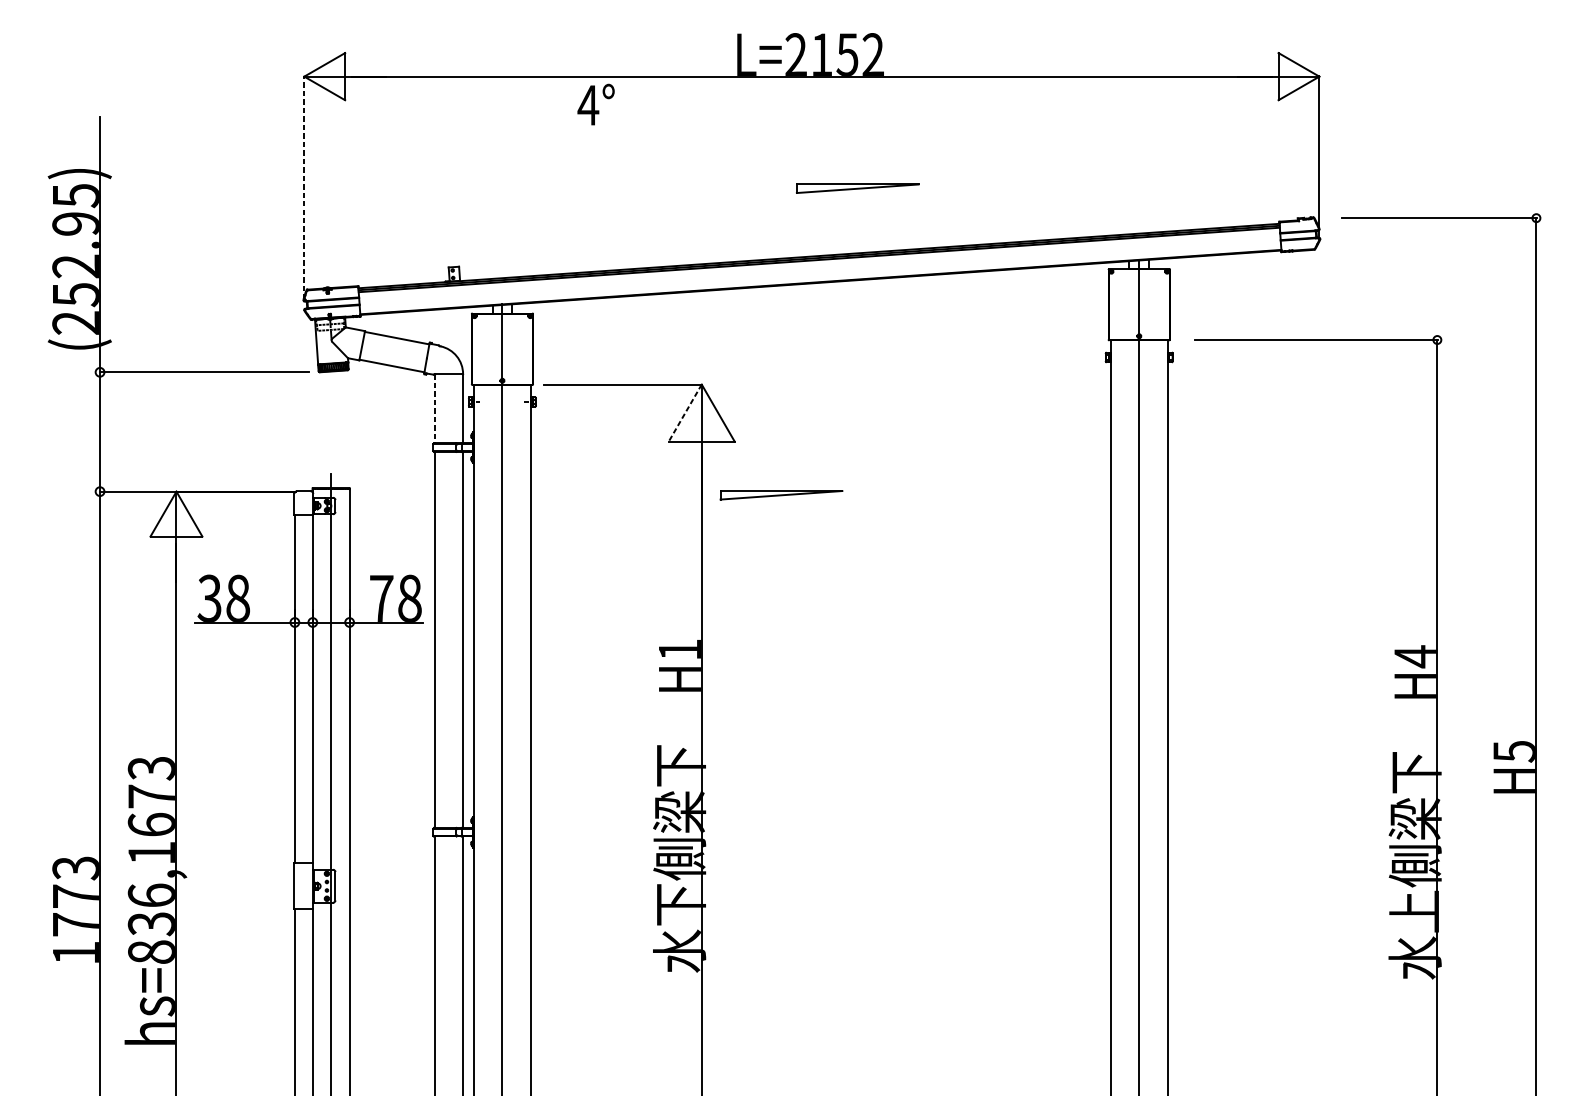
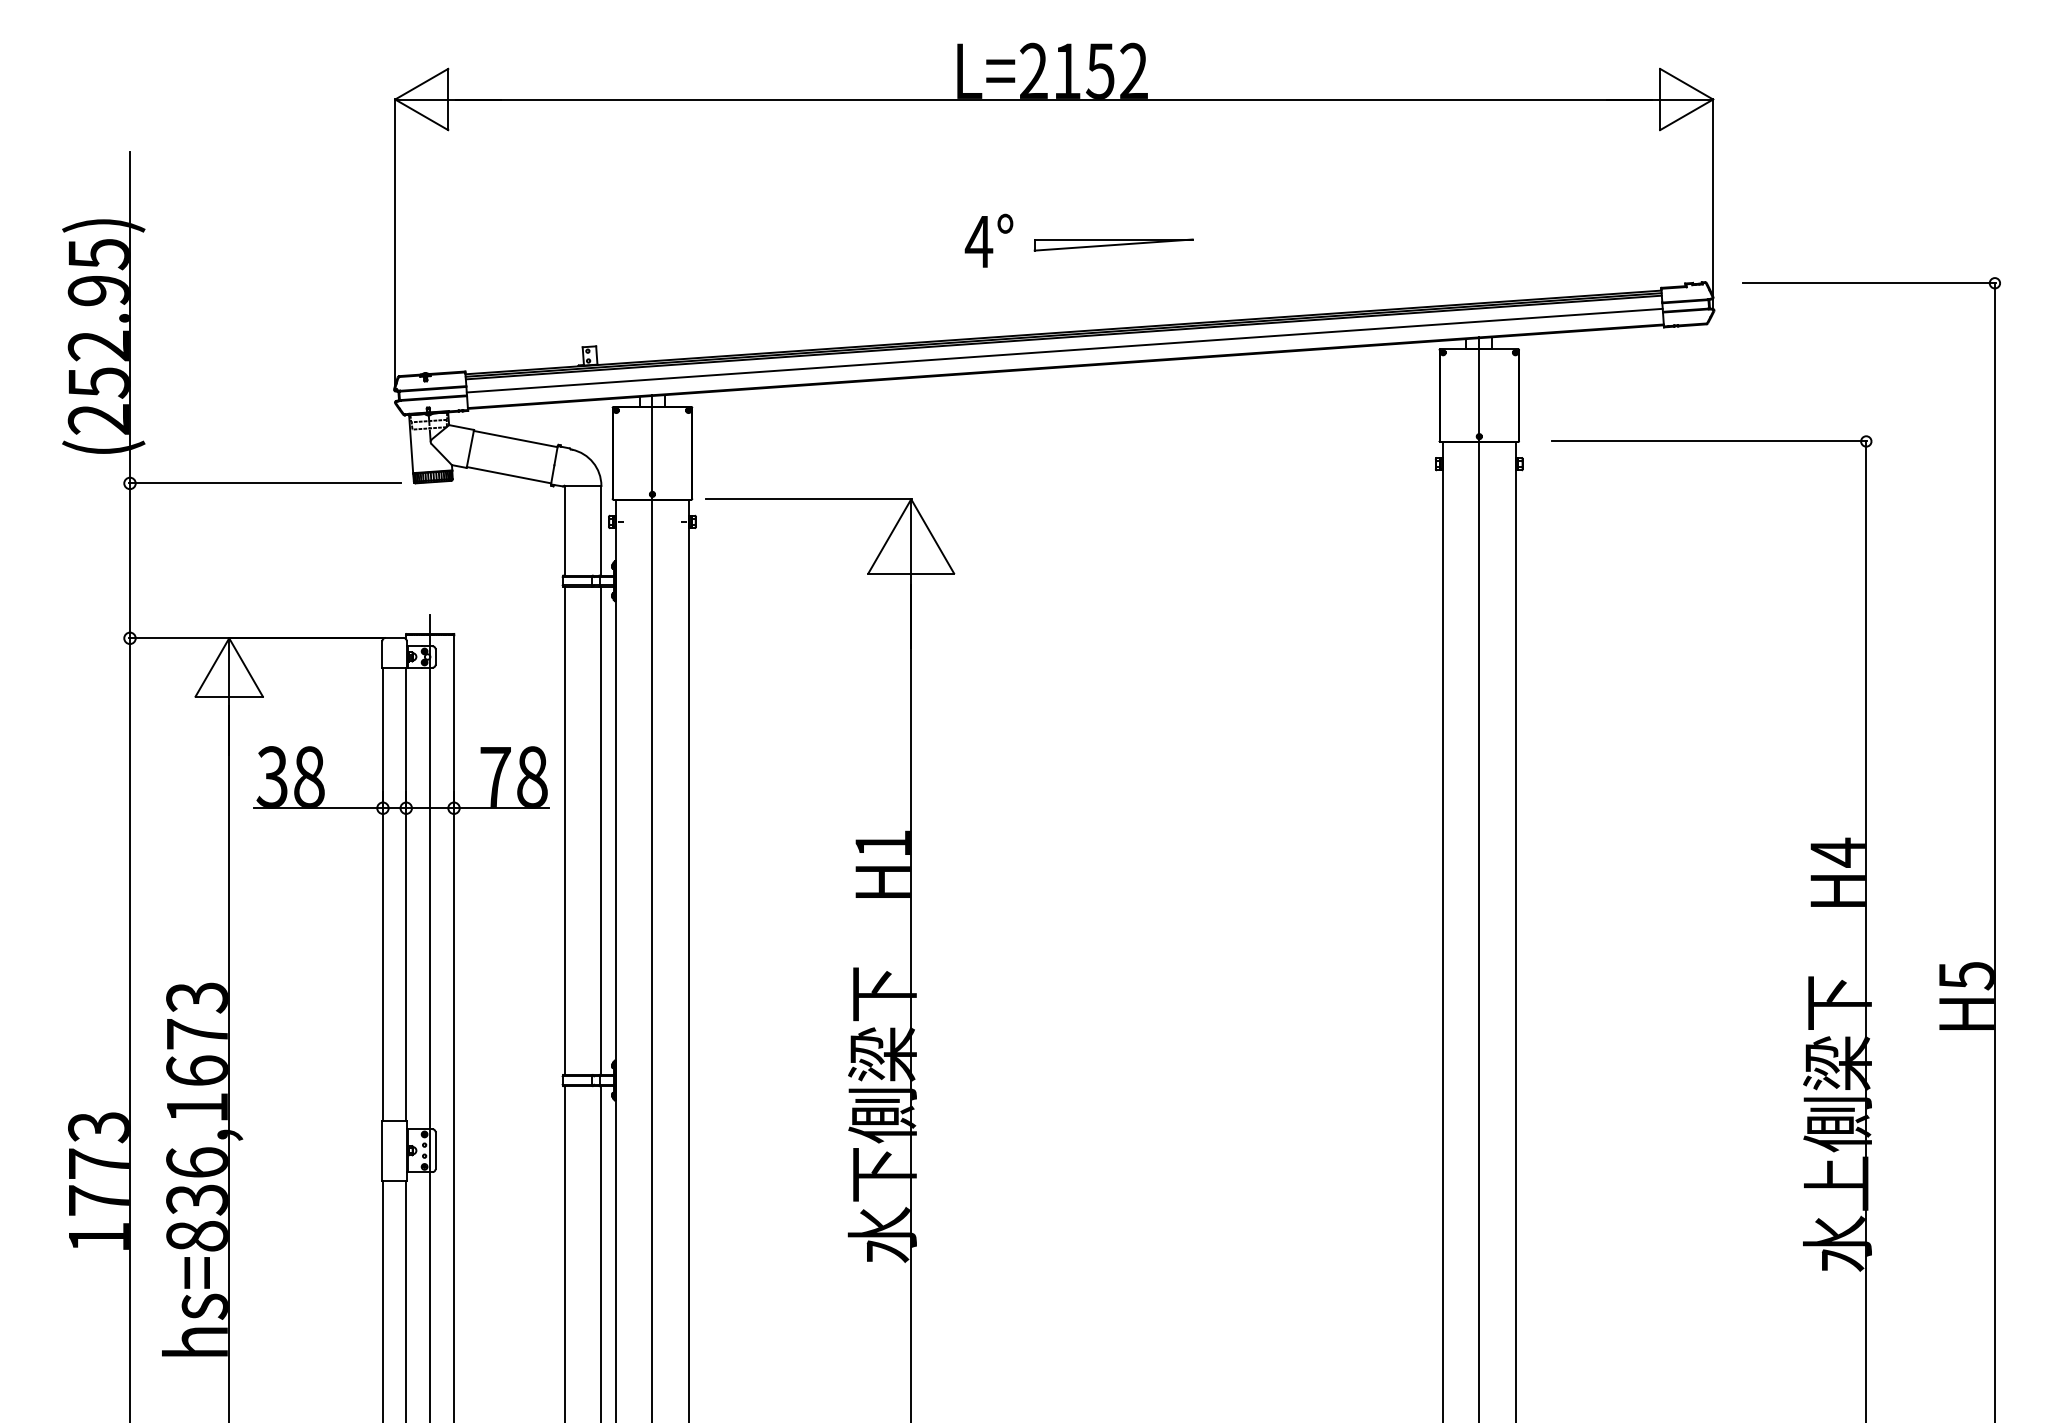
text: (595, 104) -> (988, 240), moved
line: (304, 187) -> (395, 243), dashed -> solid
line: (819, 269) -> (1064, 350), added
line: (434, 408) -> (564, 530), dashed -> solid
line: (685, 413) -> (889, 536), dashed -> solid
part: (781, 494) -> (1014, 642), removed

